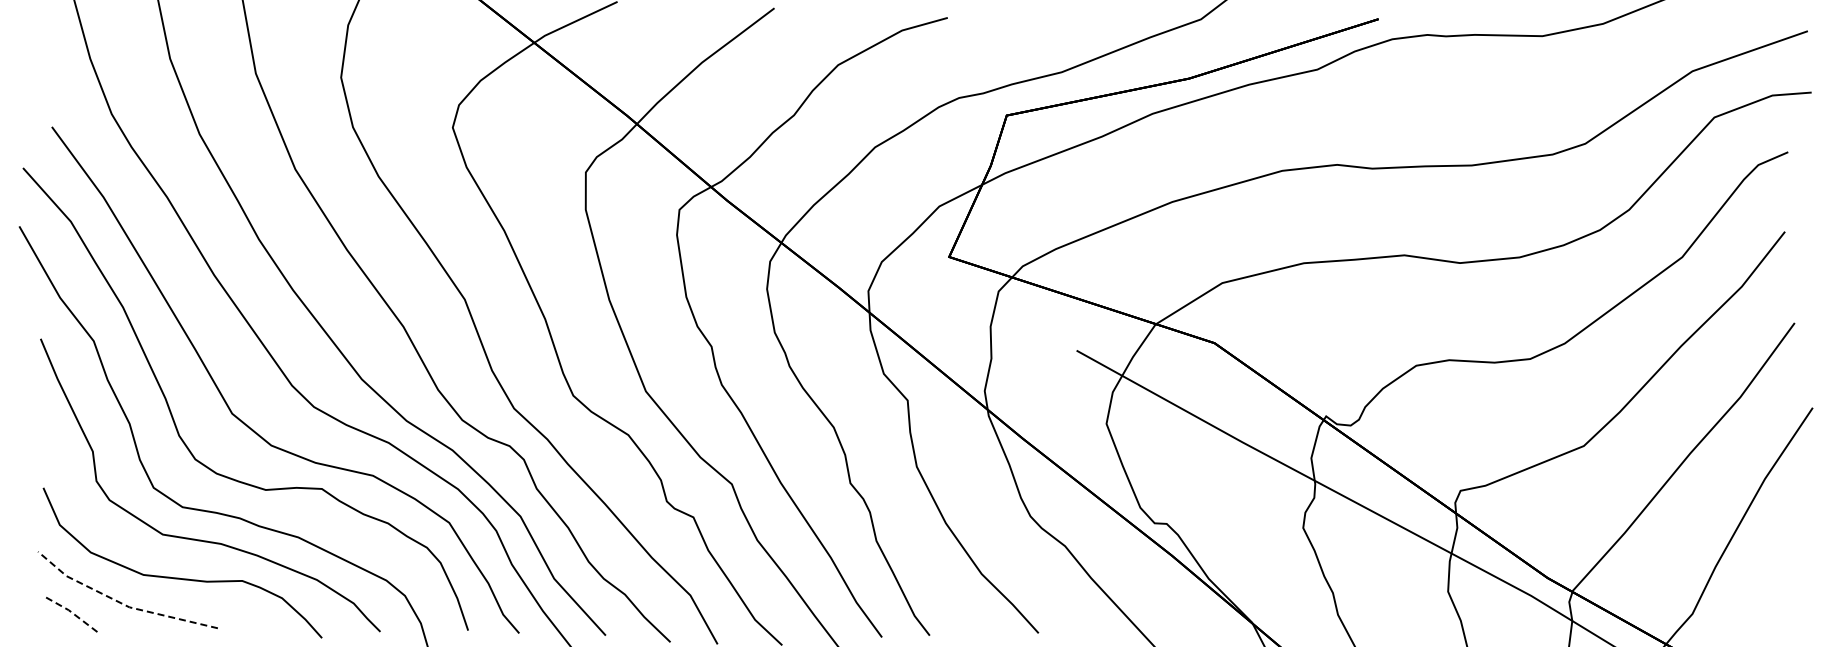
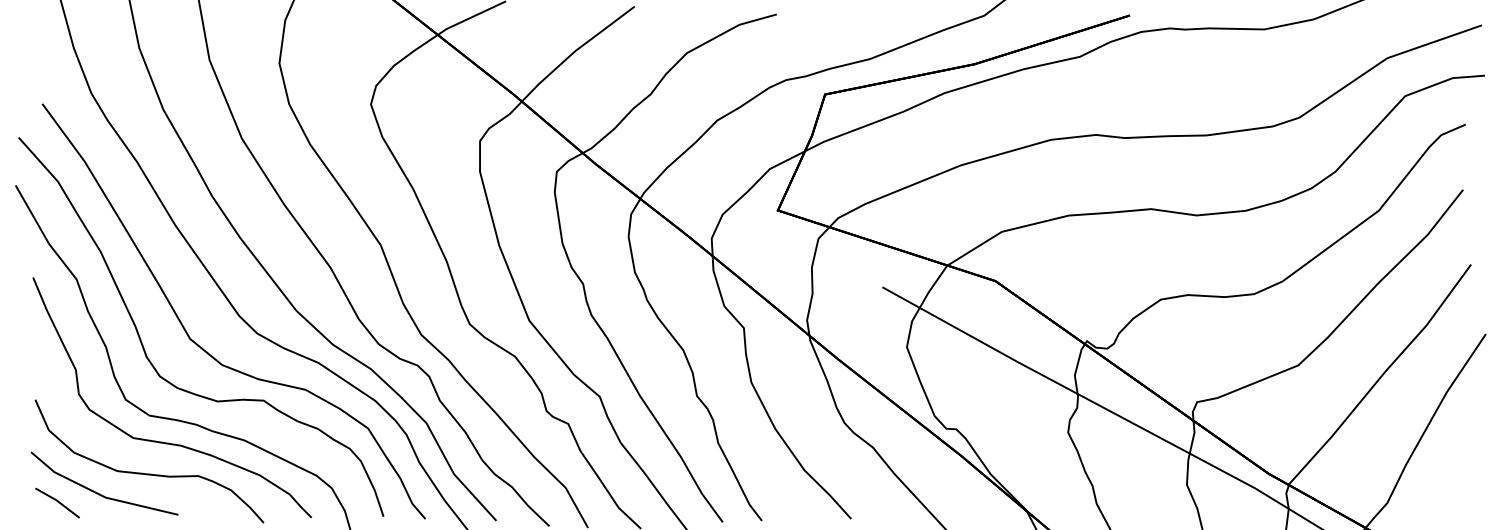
line: (121, 603) -> (99, 494), dashed -> solid
line: (70, 611) -> (57, 501), dashed -> solid

